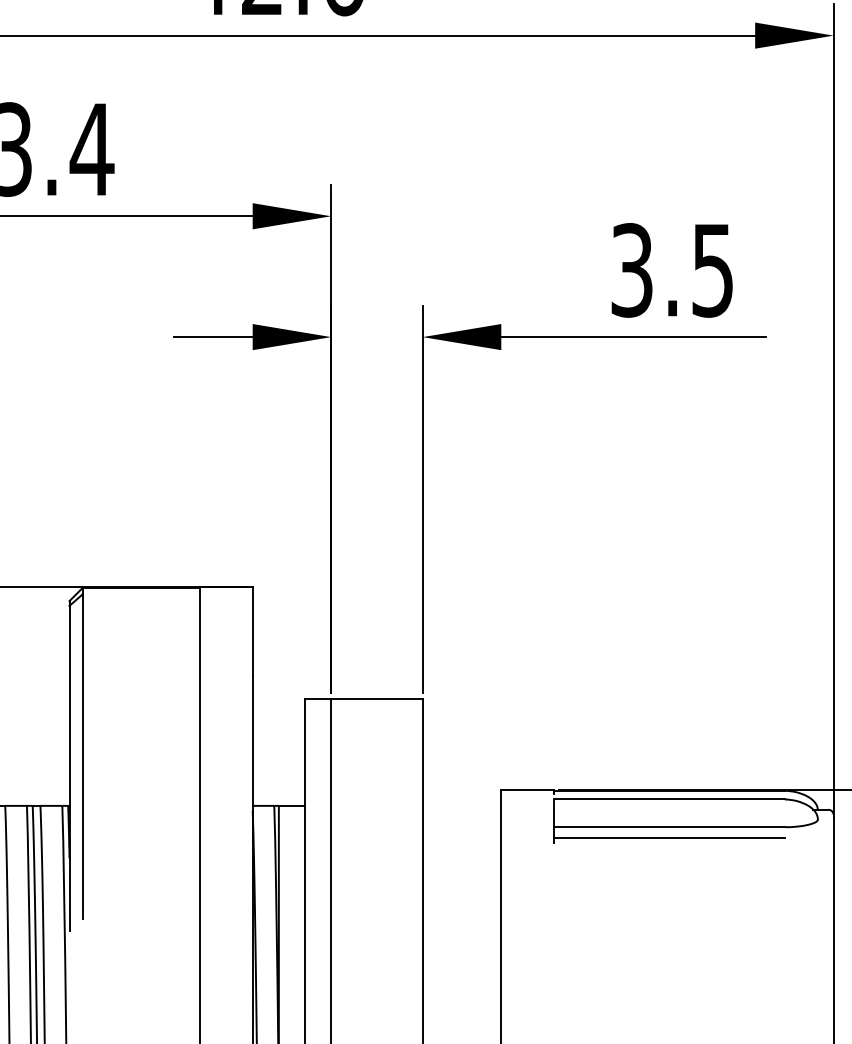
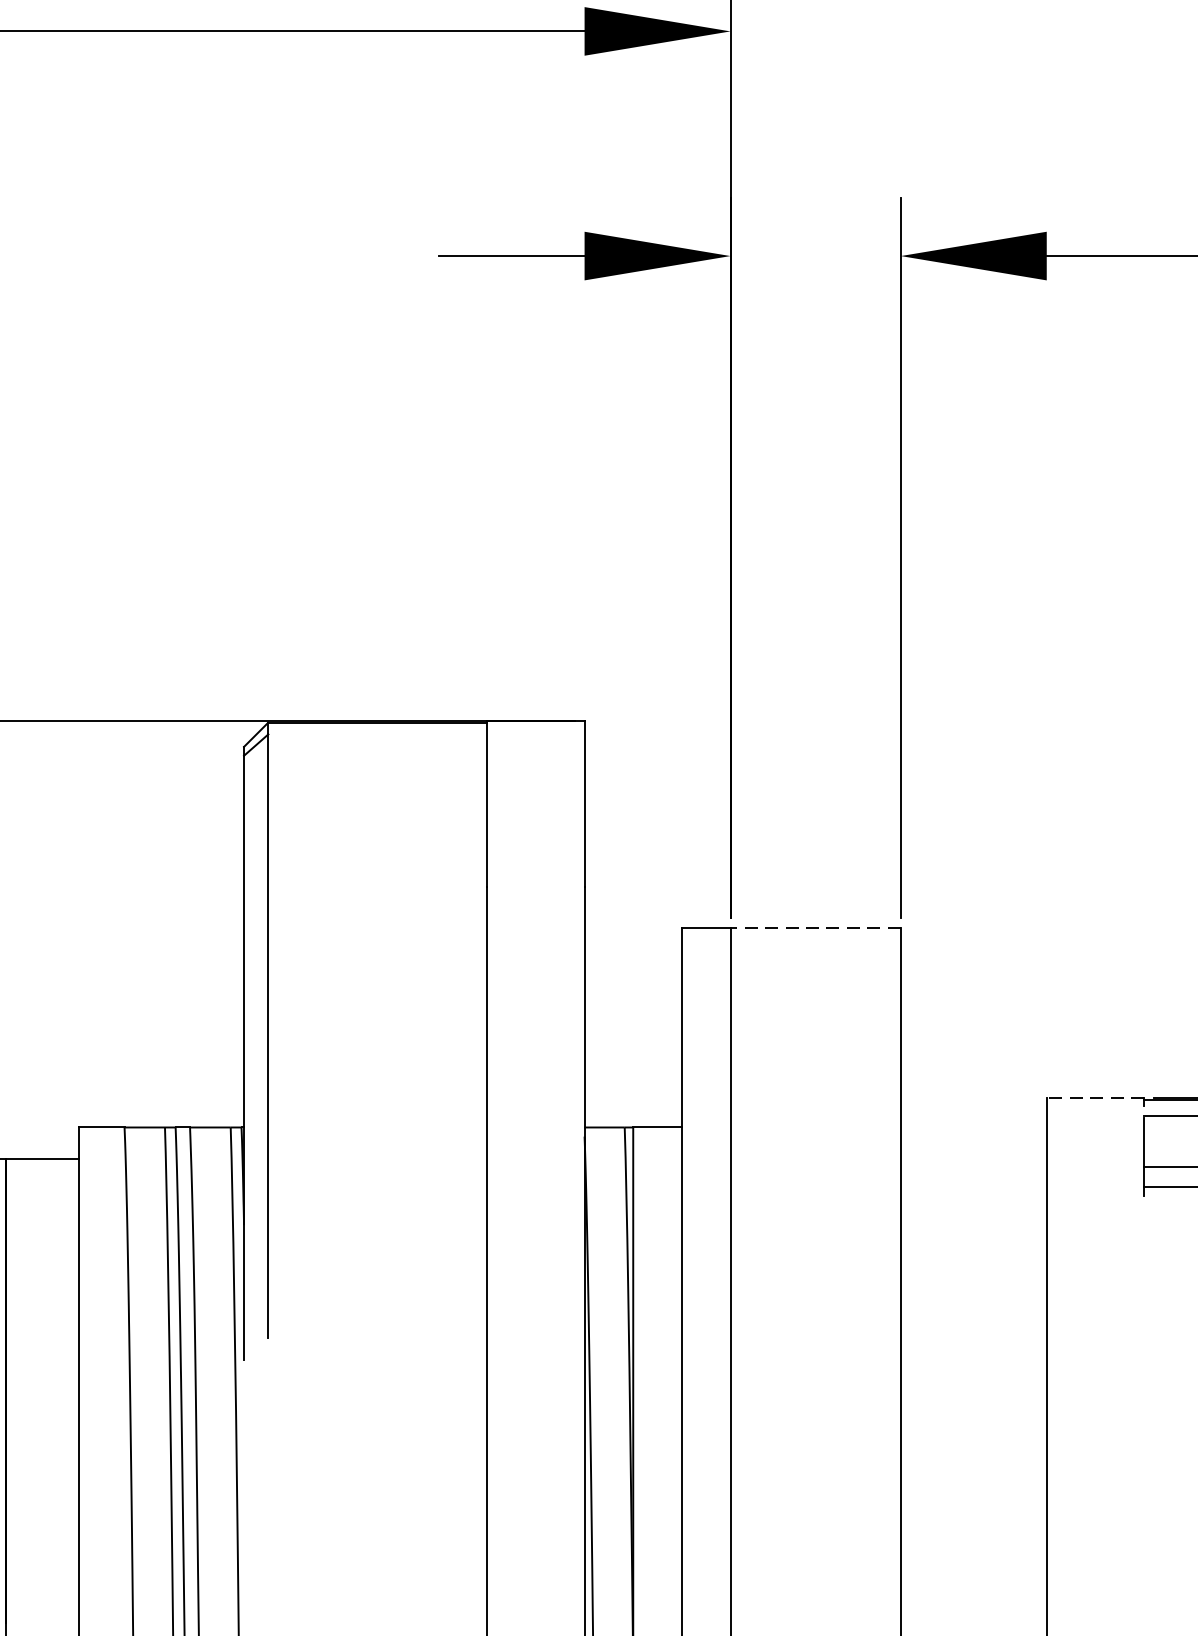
line: (377, 698) -> (816, 927), solid -> dashed
line: (526, 790) -> (1093, 1098), solid -> dashed

